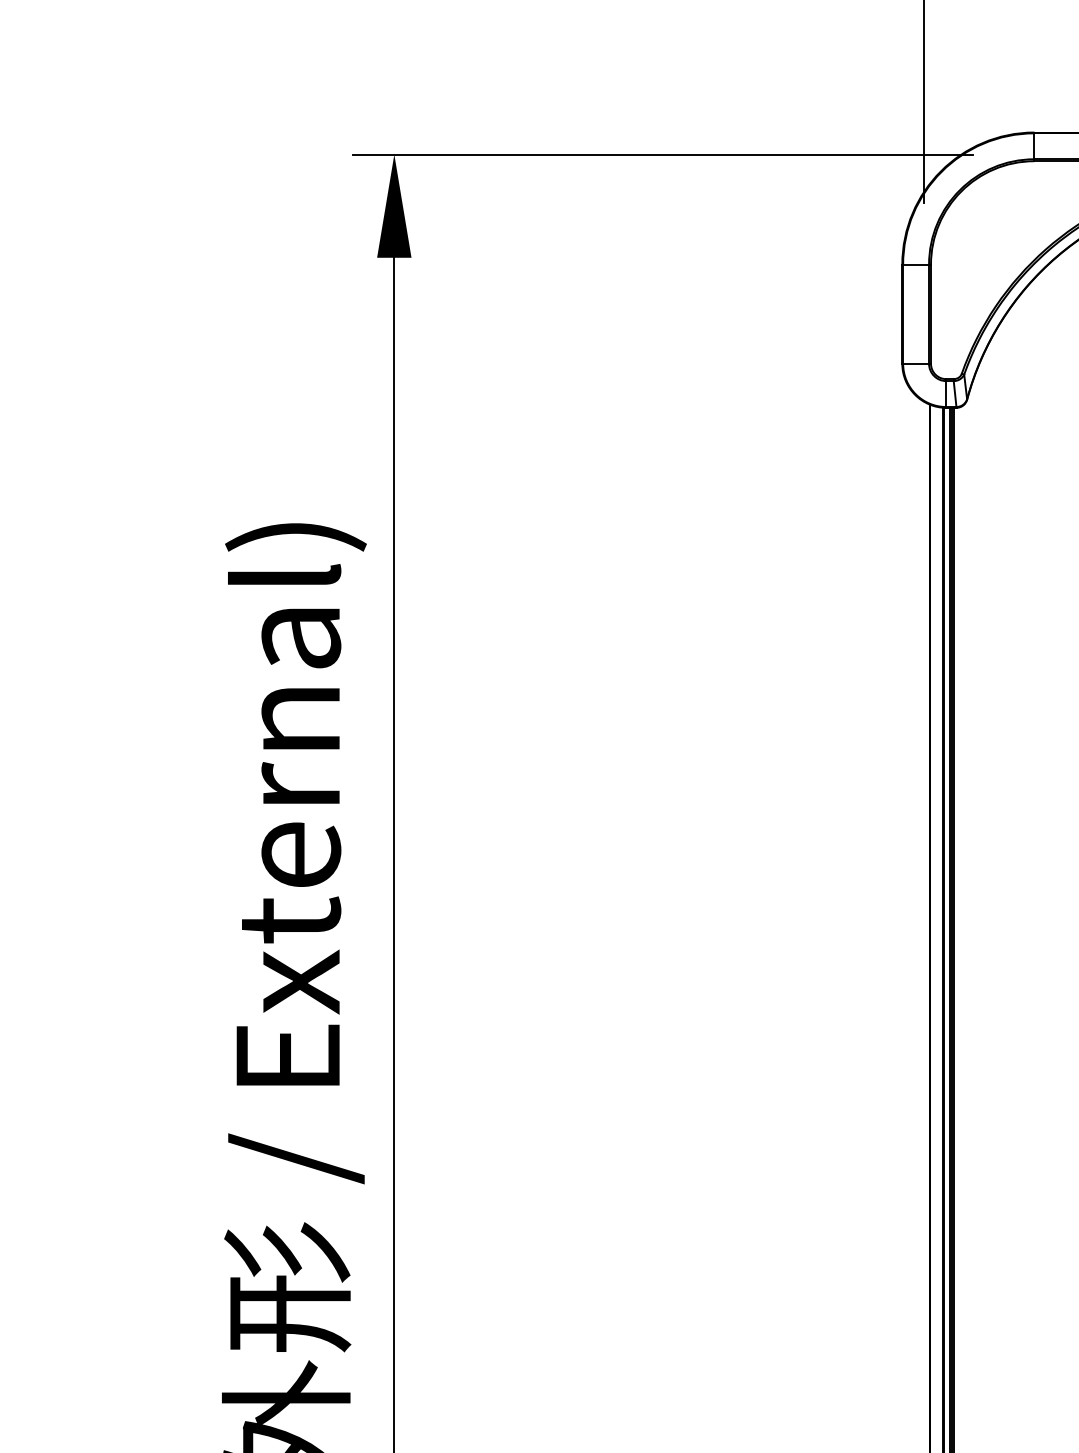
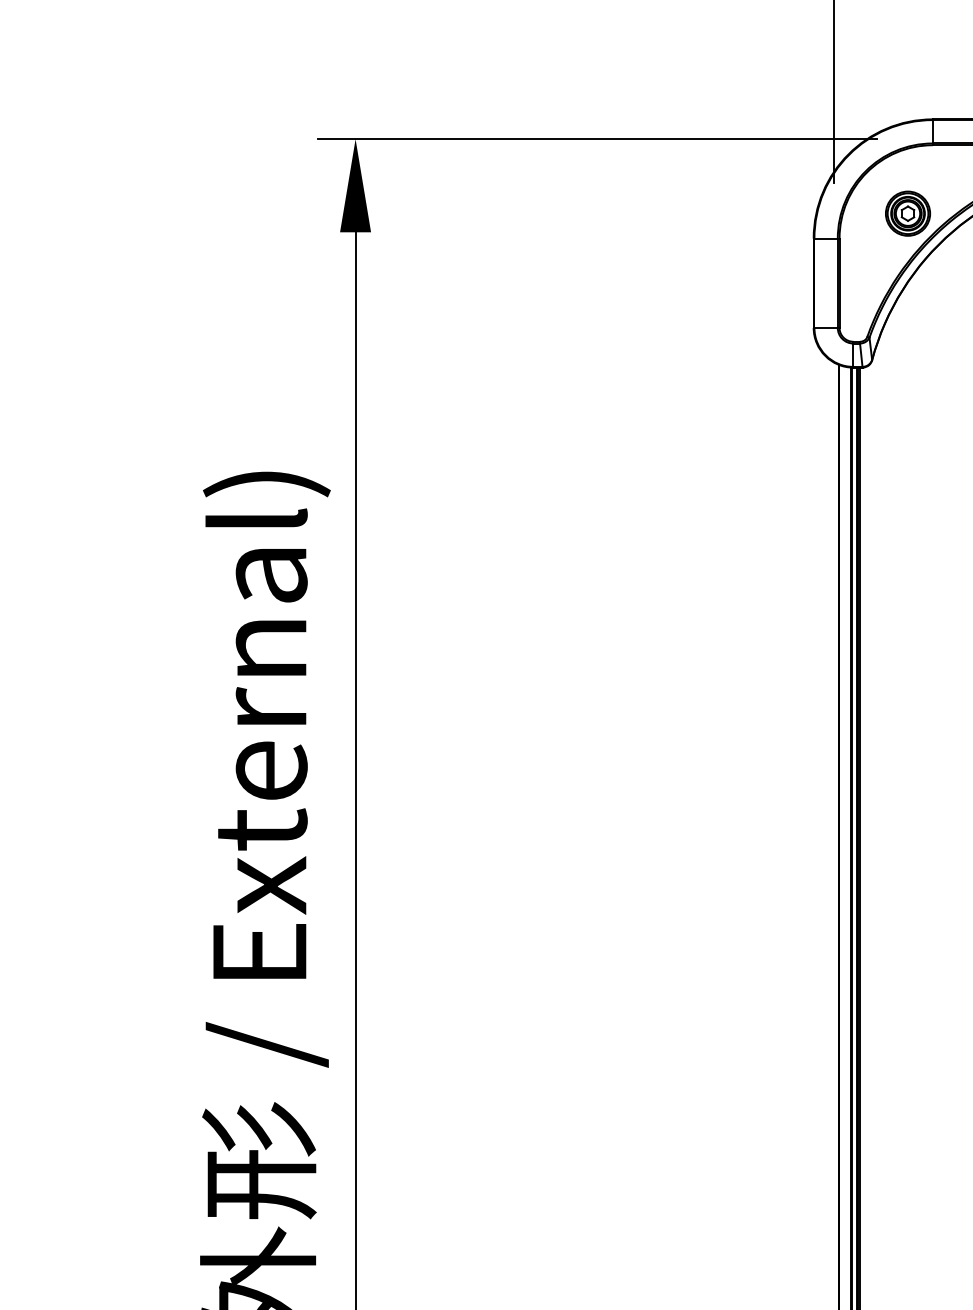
part: (1007, 236) -> (908, 213), added

